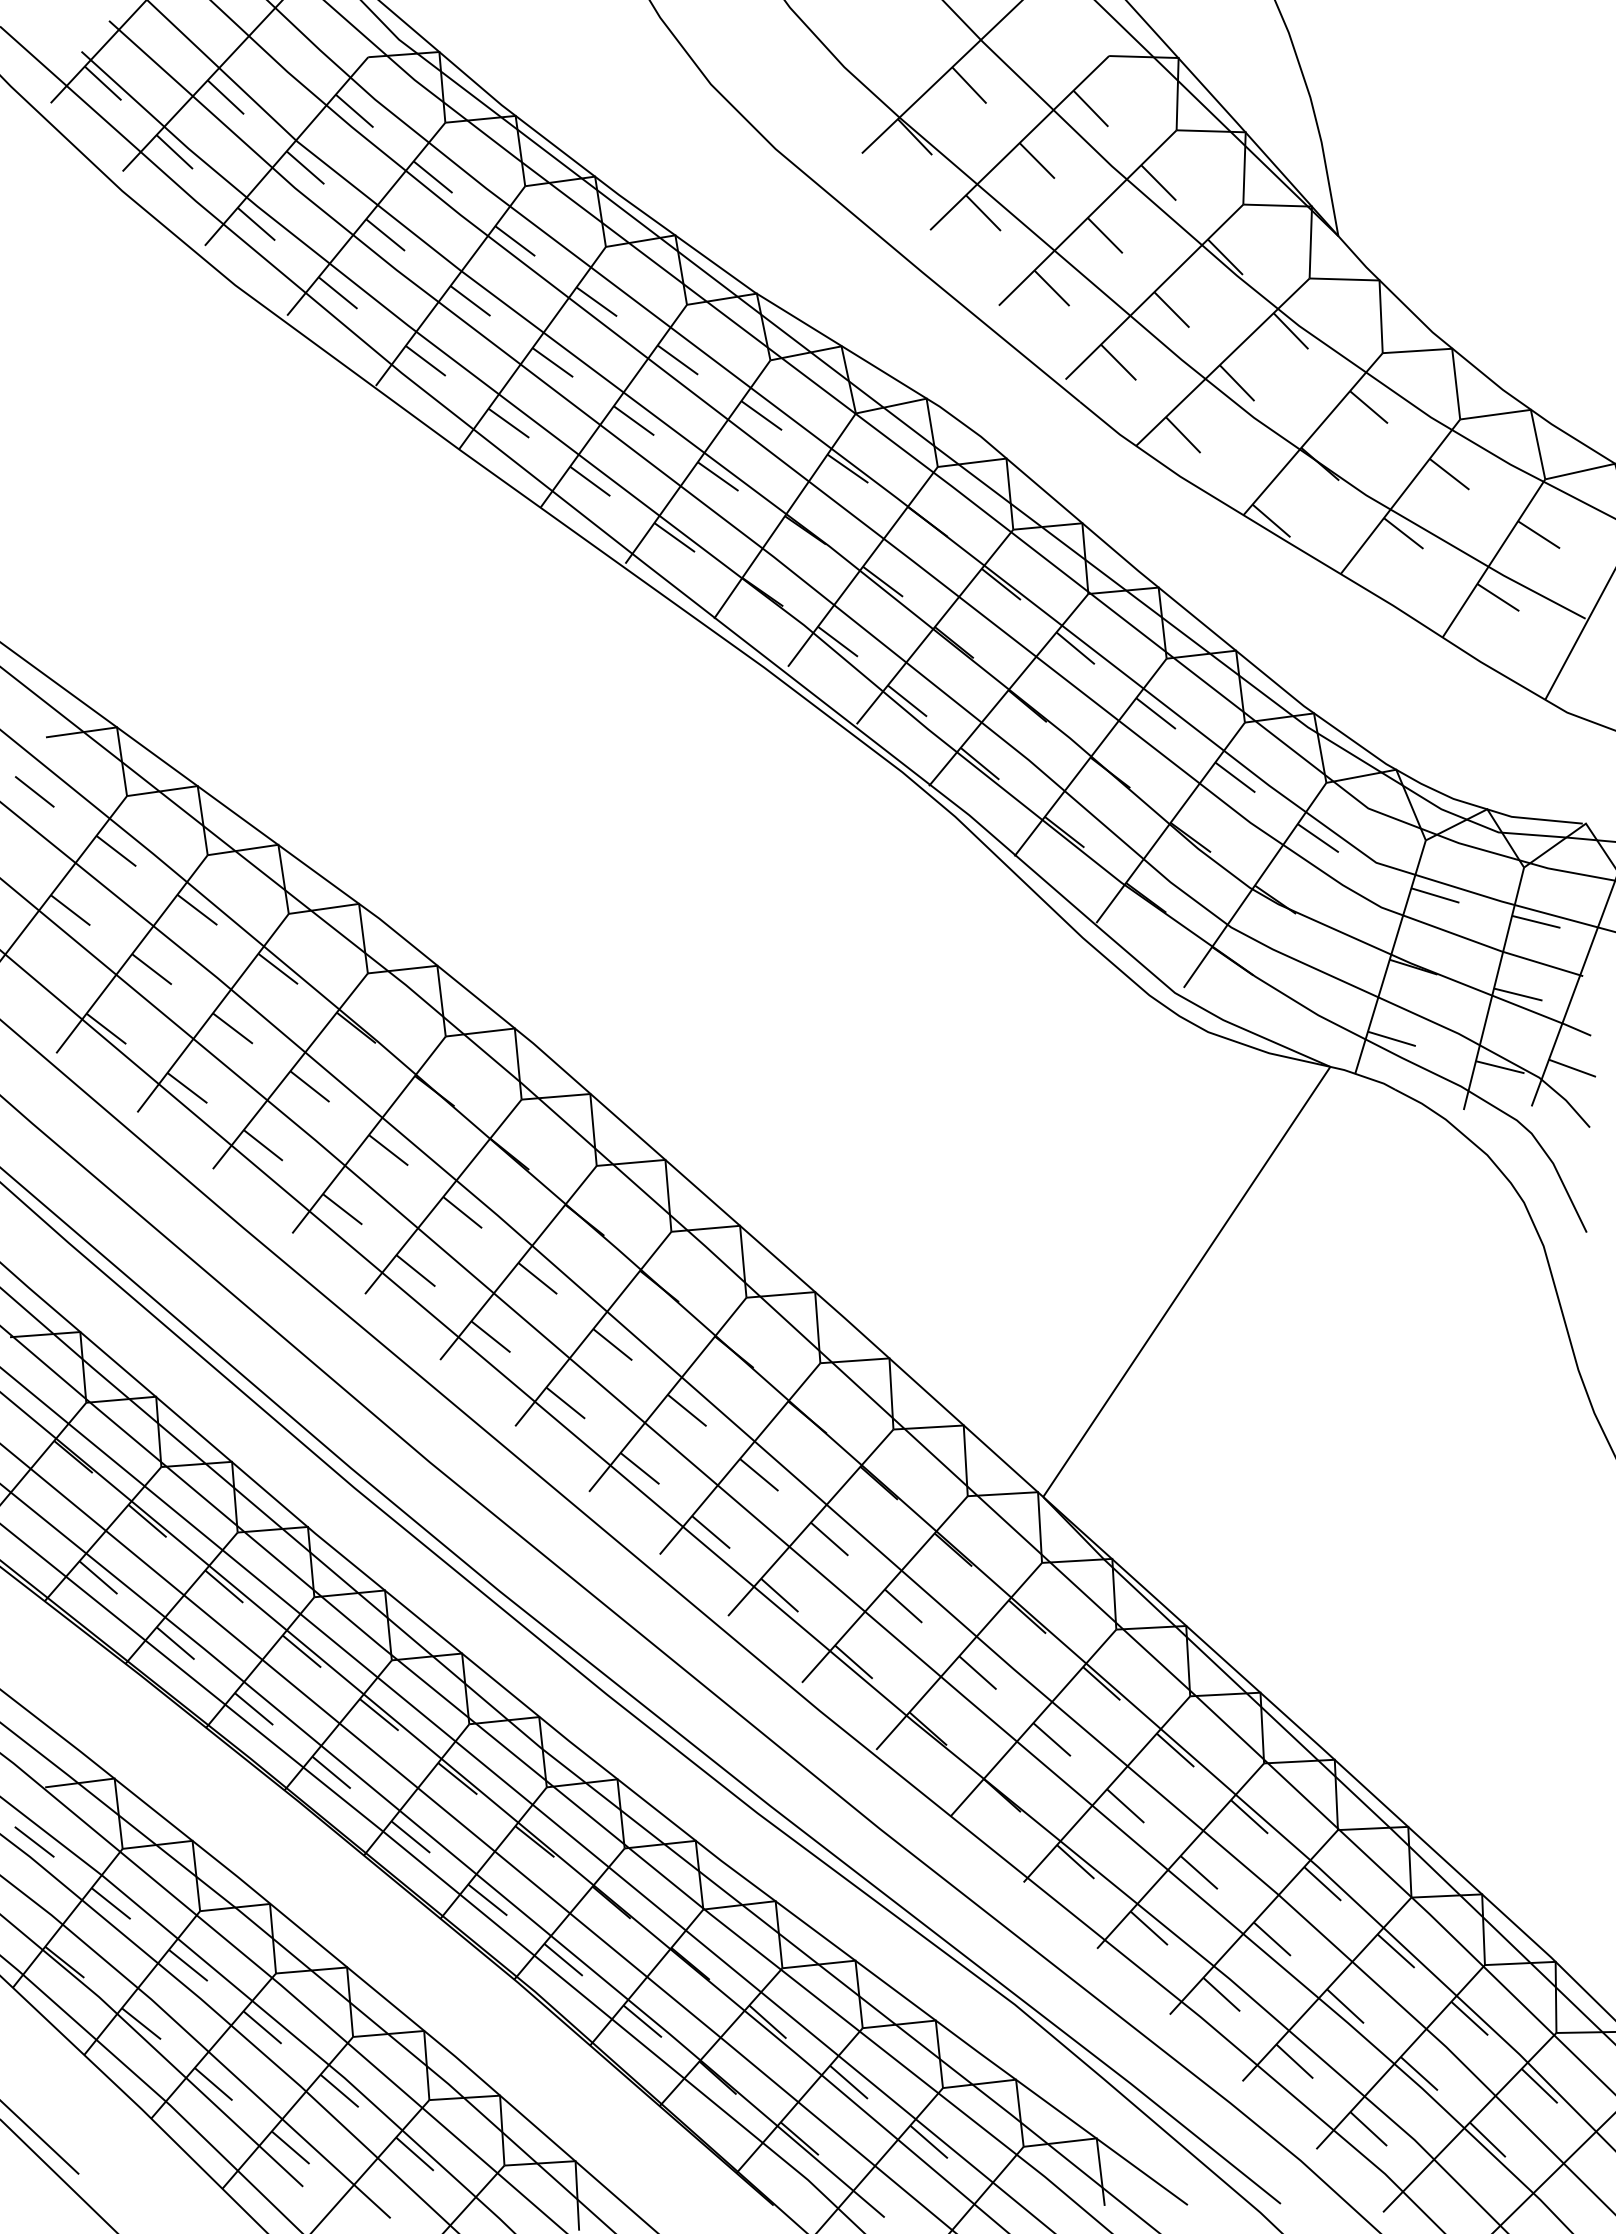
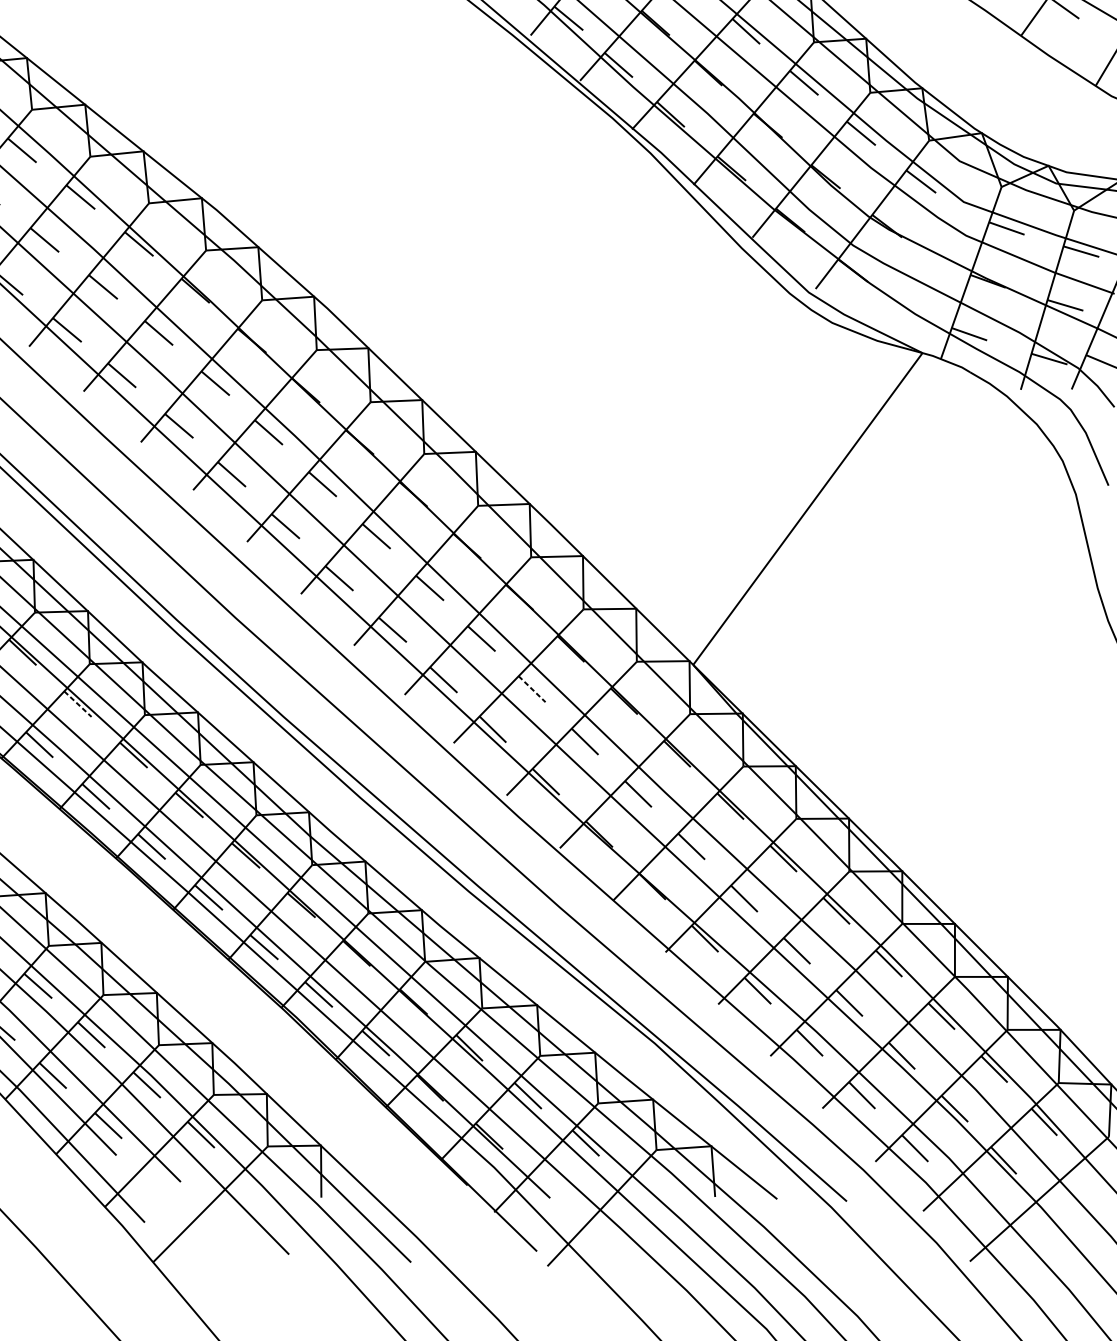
line: (829, 1539) -> (532, 689), solid -> dashed
line: (224, 1586) -> (78, 704), solid -> dashed

